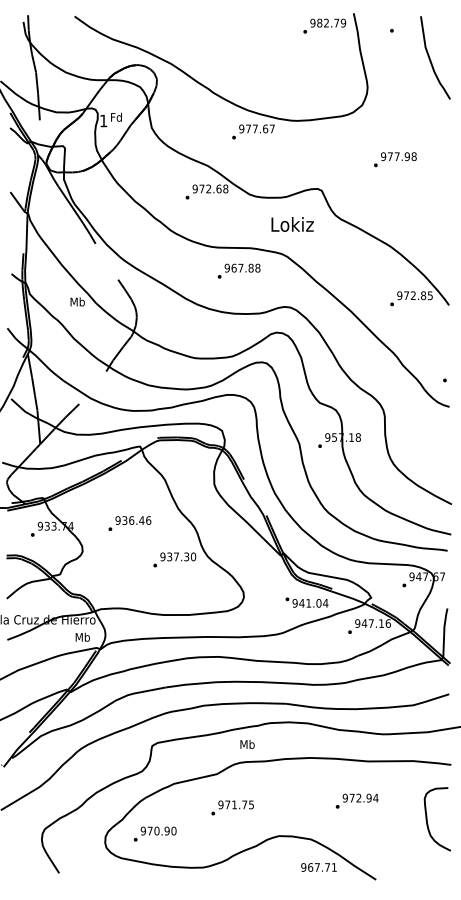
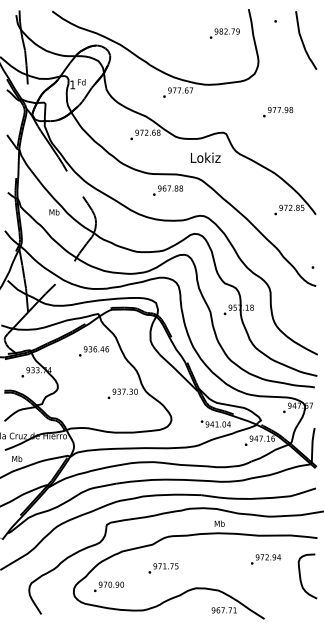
text: (324, 25) -> (224, 33), moved
text: (129, 523) -> (93, 351), moved
text: (82, 636) -> (16, 458), moved
text: (247, 744) -> (219, 523), moved
text: (356, 800) -> (265, 558), moved

